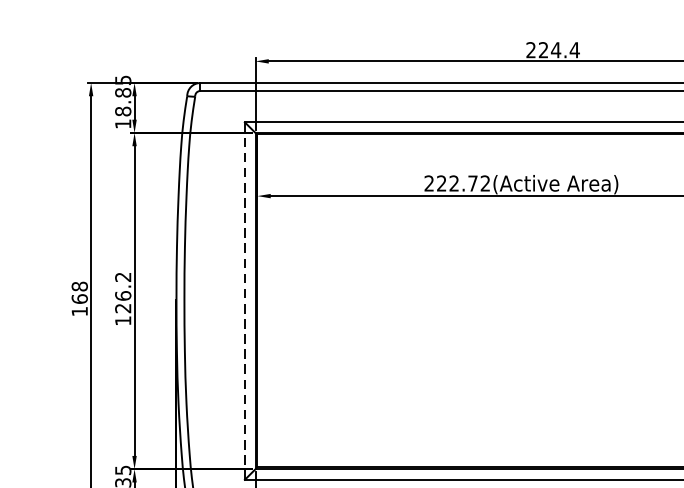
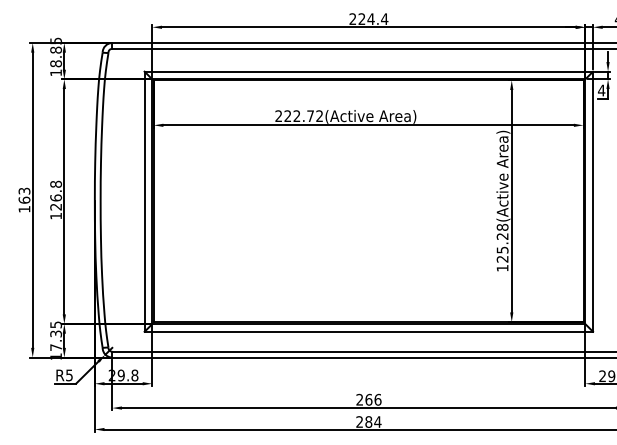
text: (123, 276) -> (56, 183), 126.2 -> 126.8
text: (79, 285) -> (24, 190), 168 -> 163
line: (244, 300) -> (144, 201), dashed -> solid

